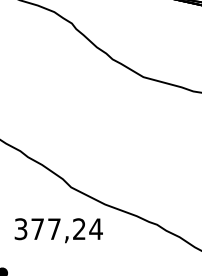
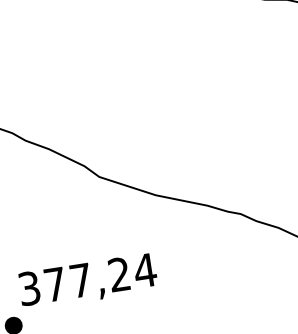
text: (58, 230) -> (87, 281), moved

